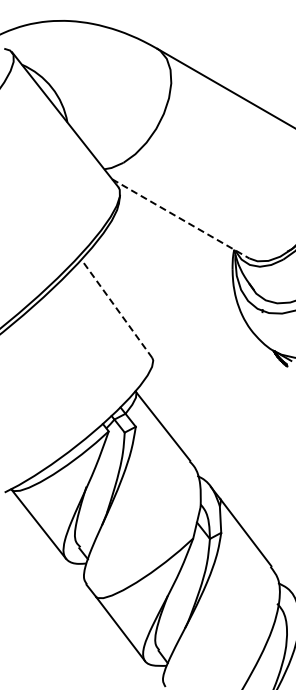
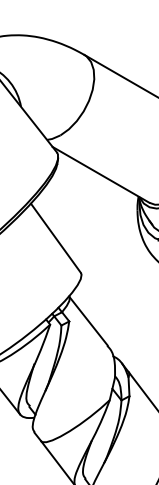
line: (181, 219) -> (101, 175), dashed -> solid
line: (116, 308) -> (55, 238), dashed -> solid

